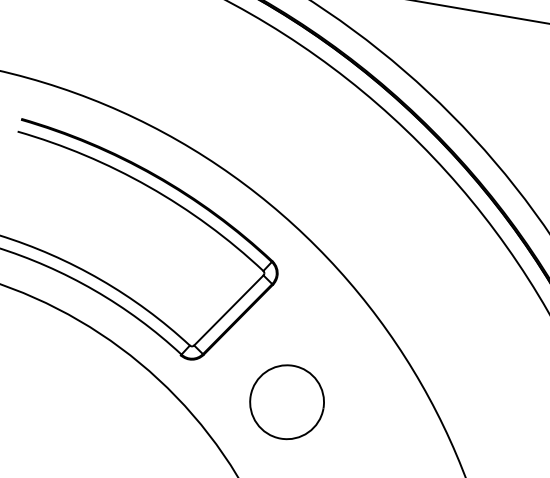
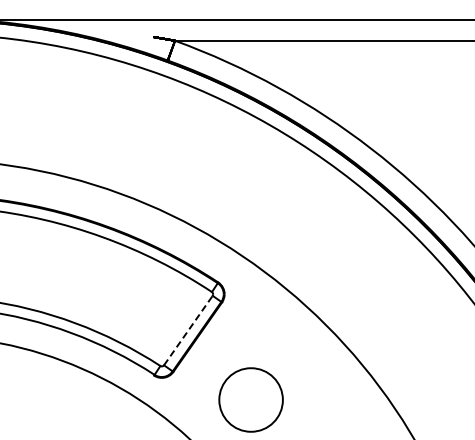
line: (229, 310) -> (188, 330), solid -> dashed

